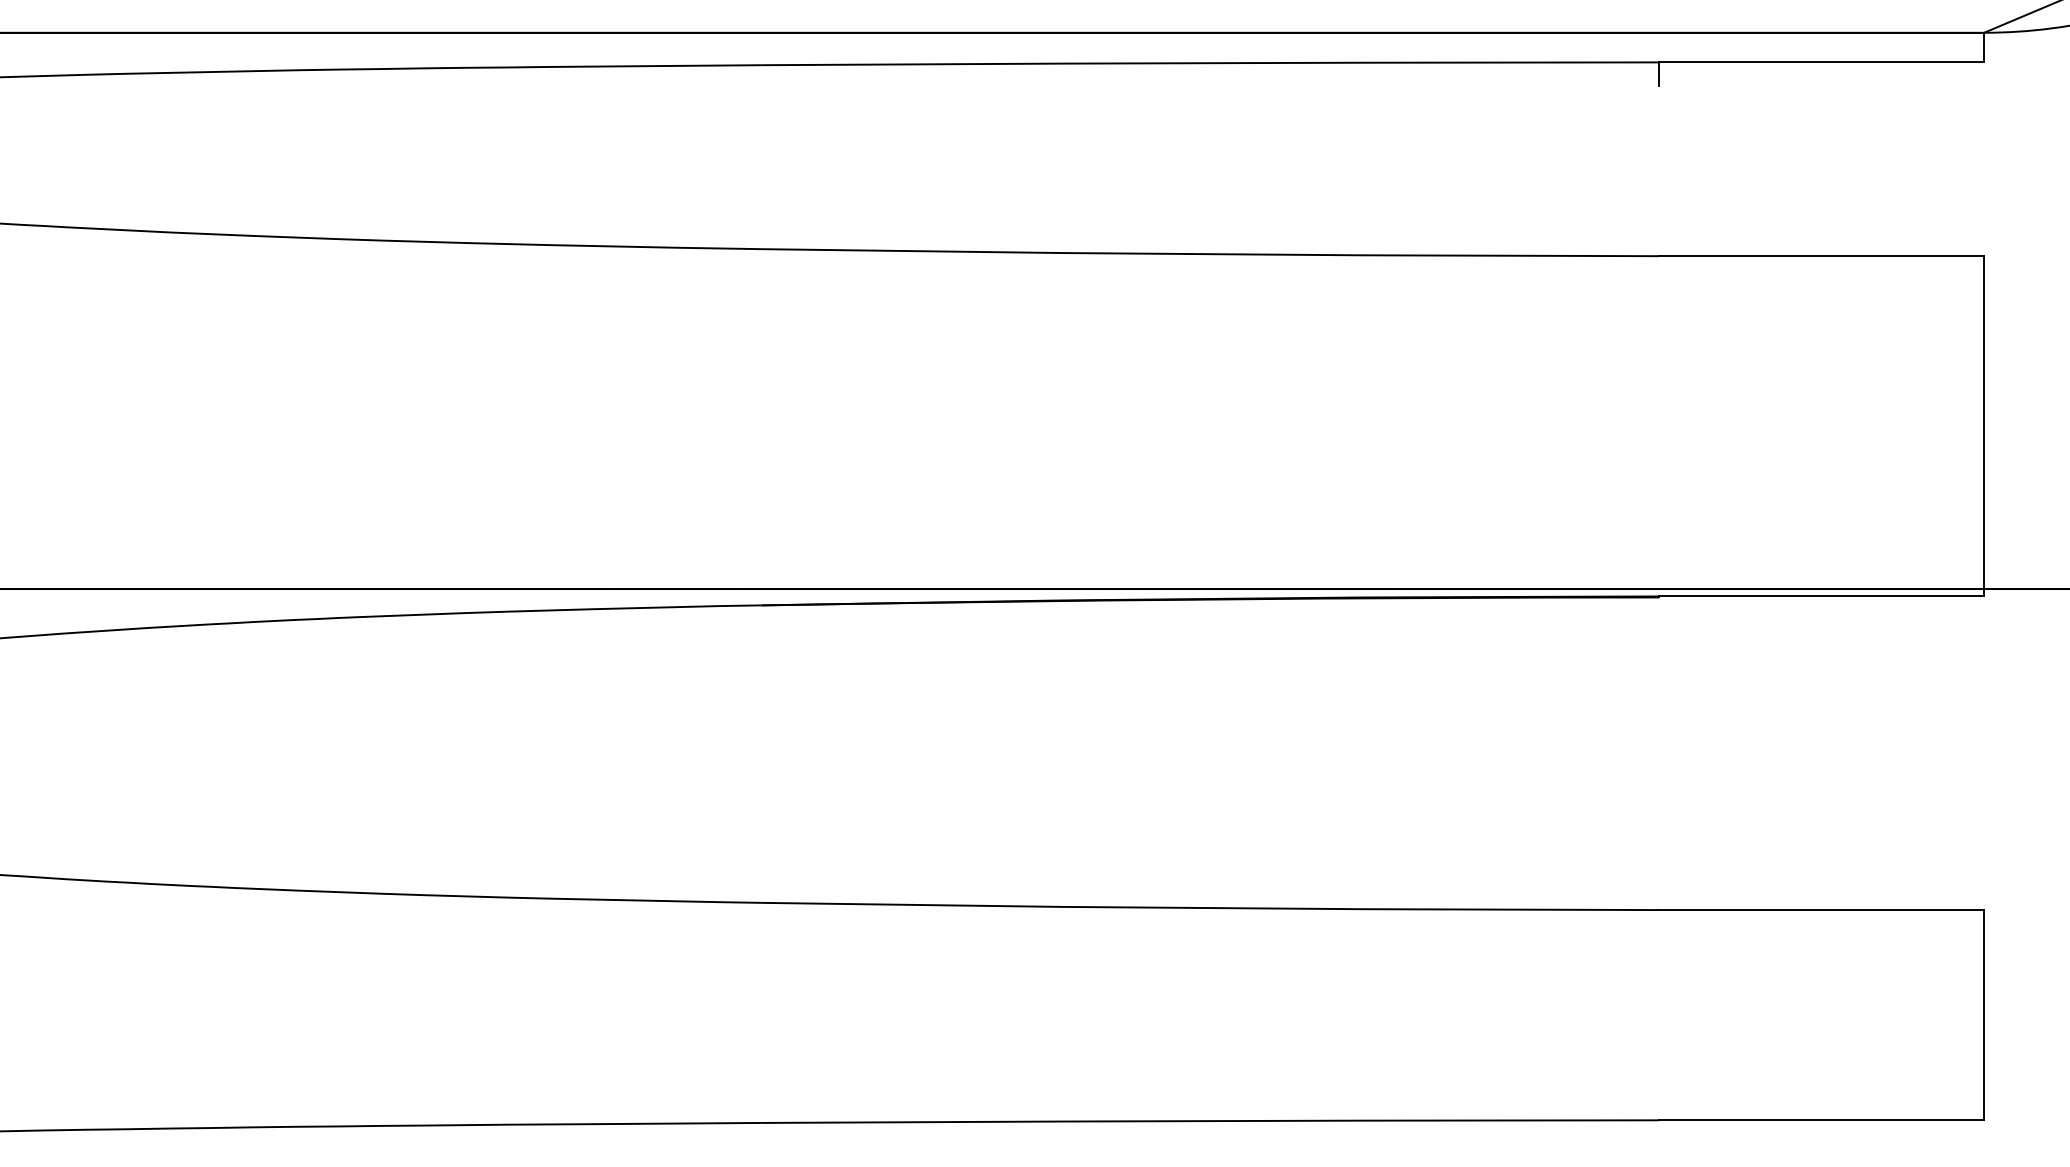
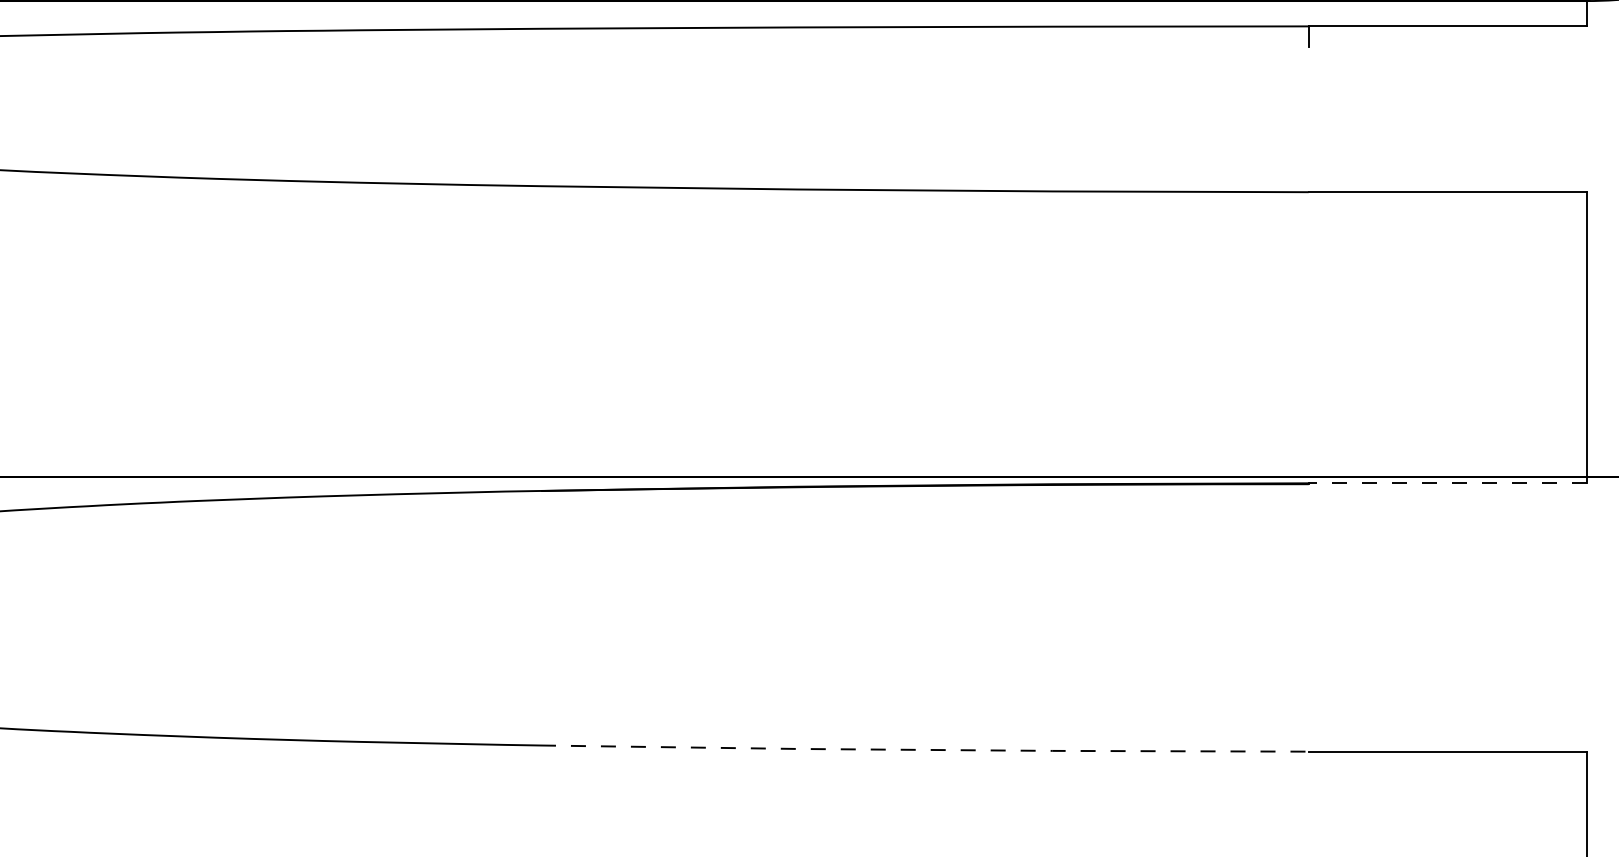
line: (1821, 596) -> (1447, 483), solid -> dashed
line: (1210, 908) -> (924, 750), solid -> dashed

